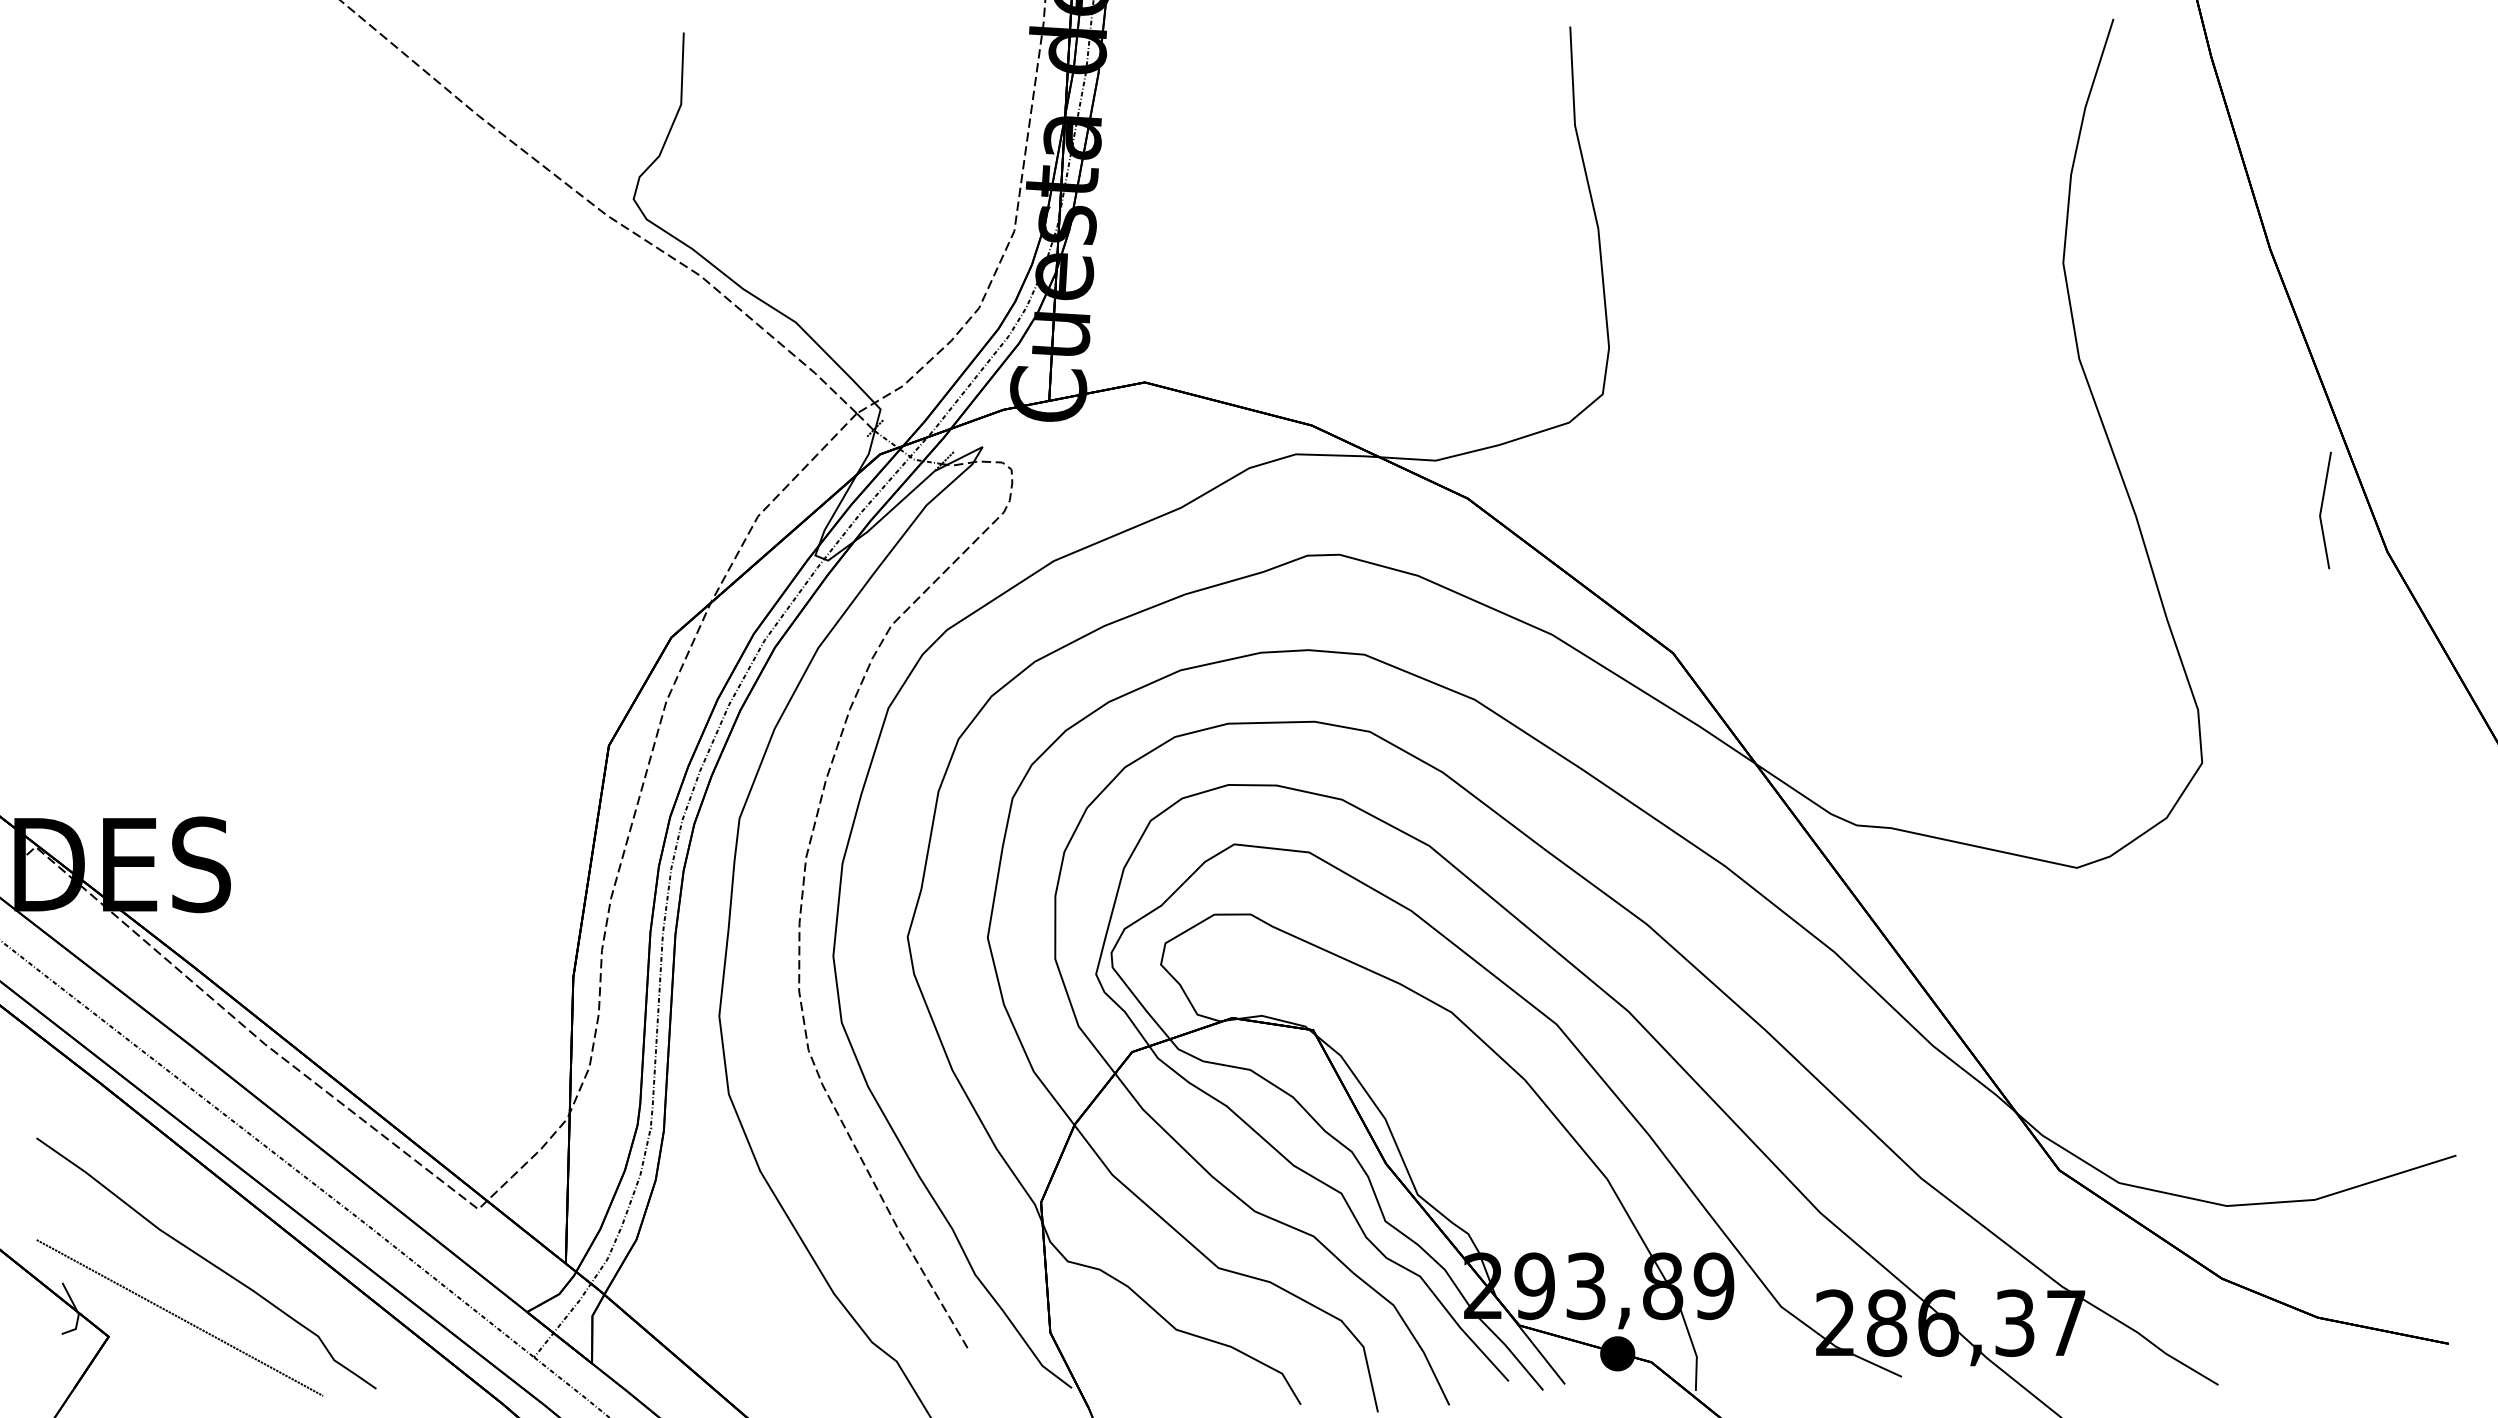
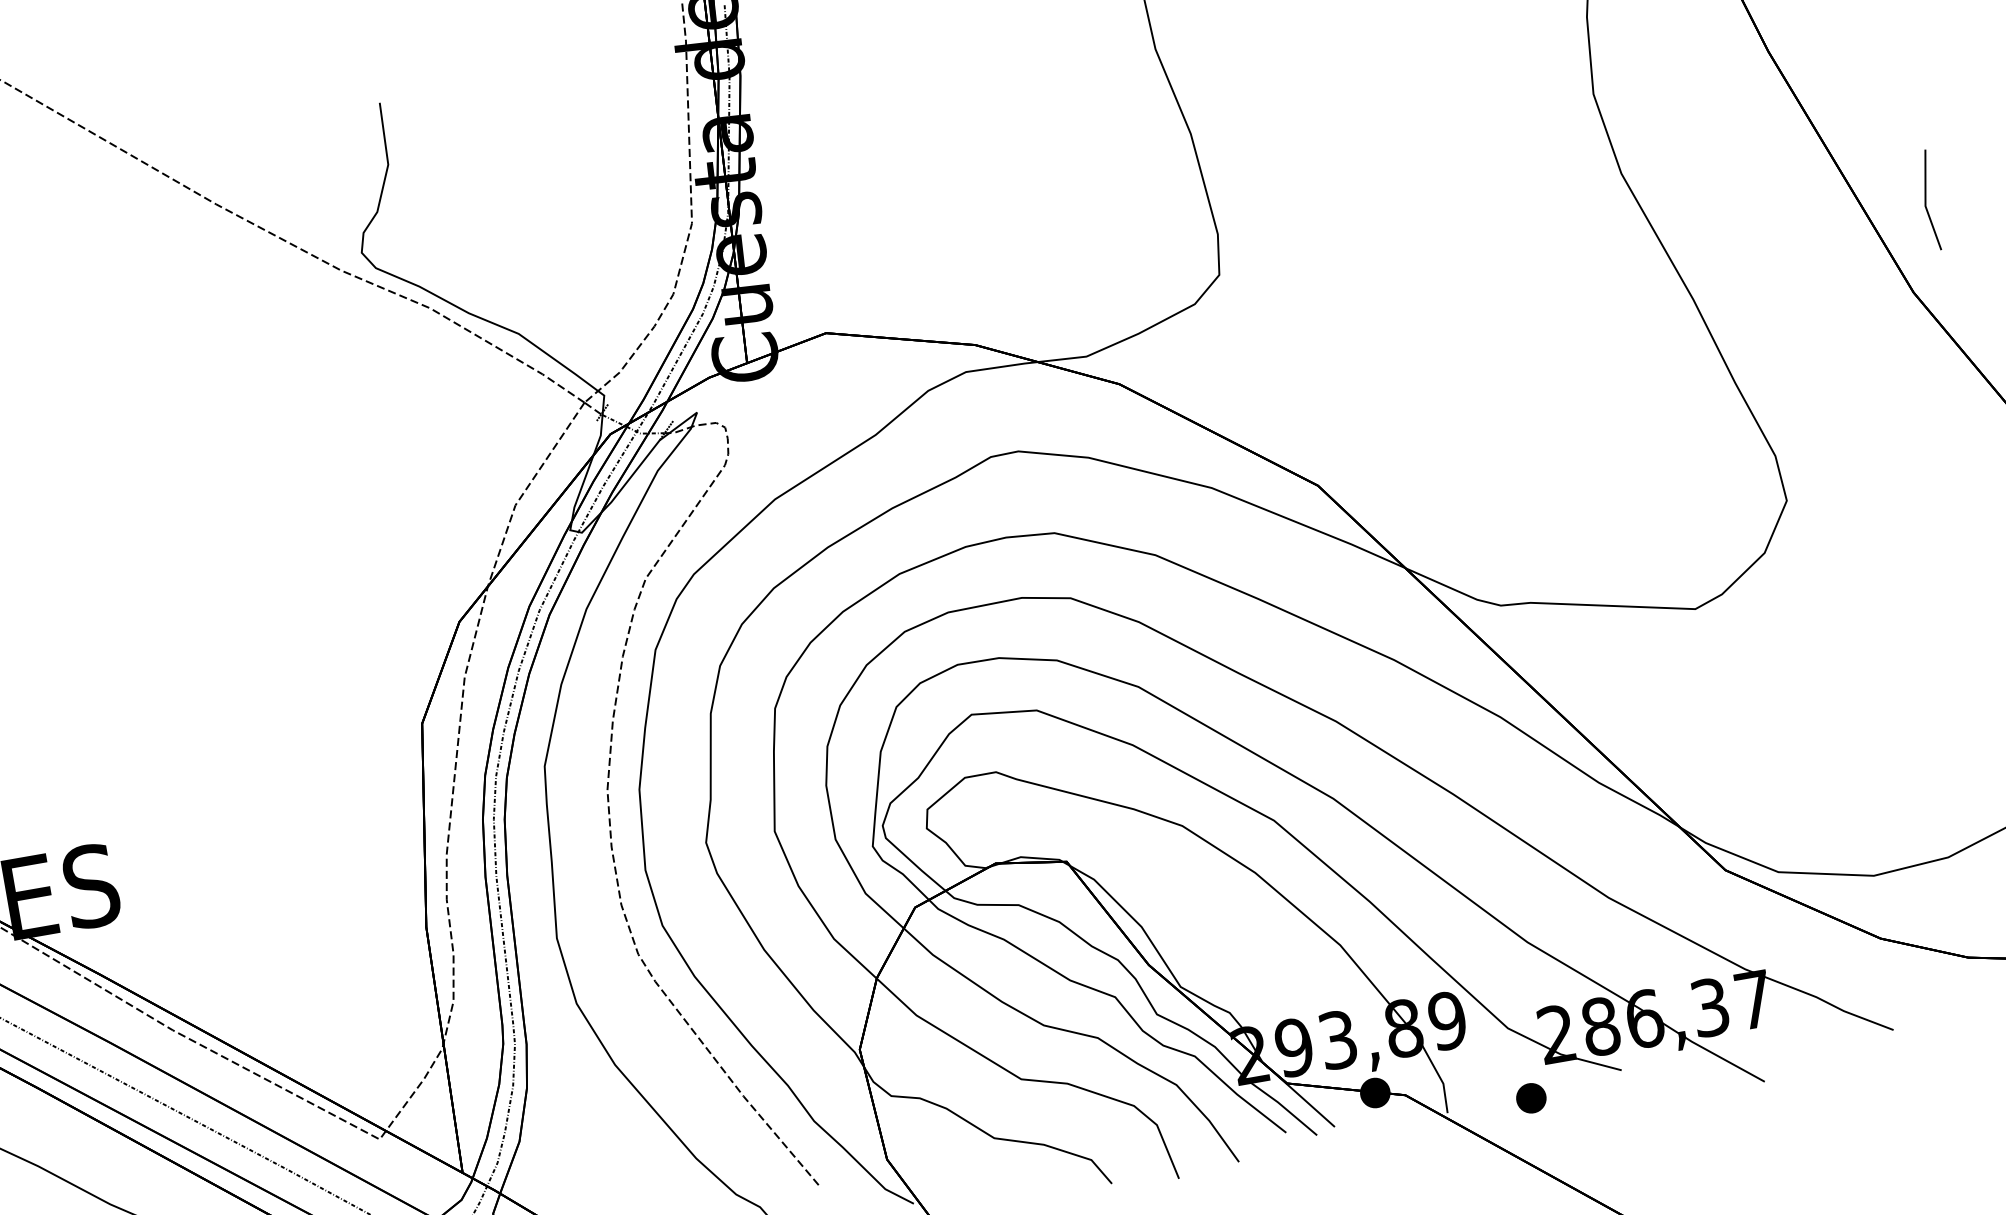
line: (2322, 509) -> (1926, 200), moved
part: (1793, 1390) -> (1531, 1098), added

